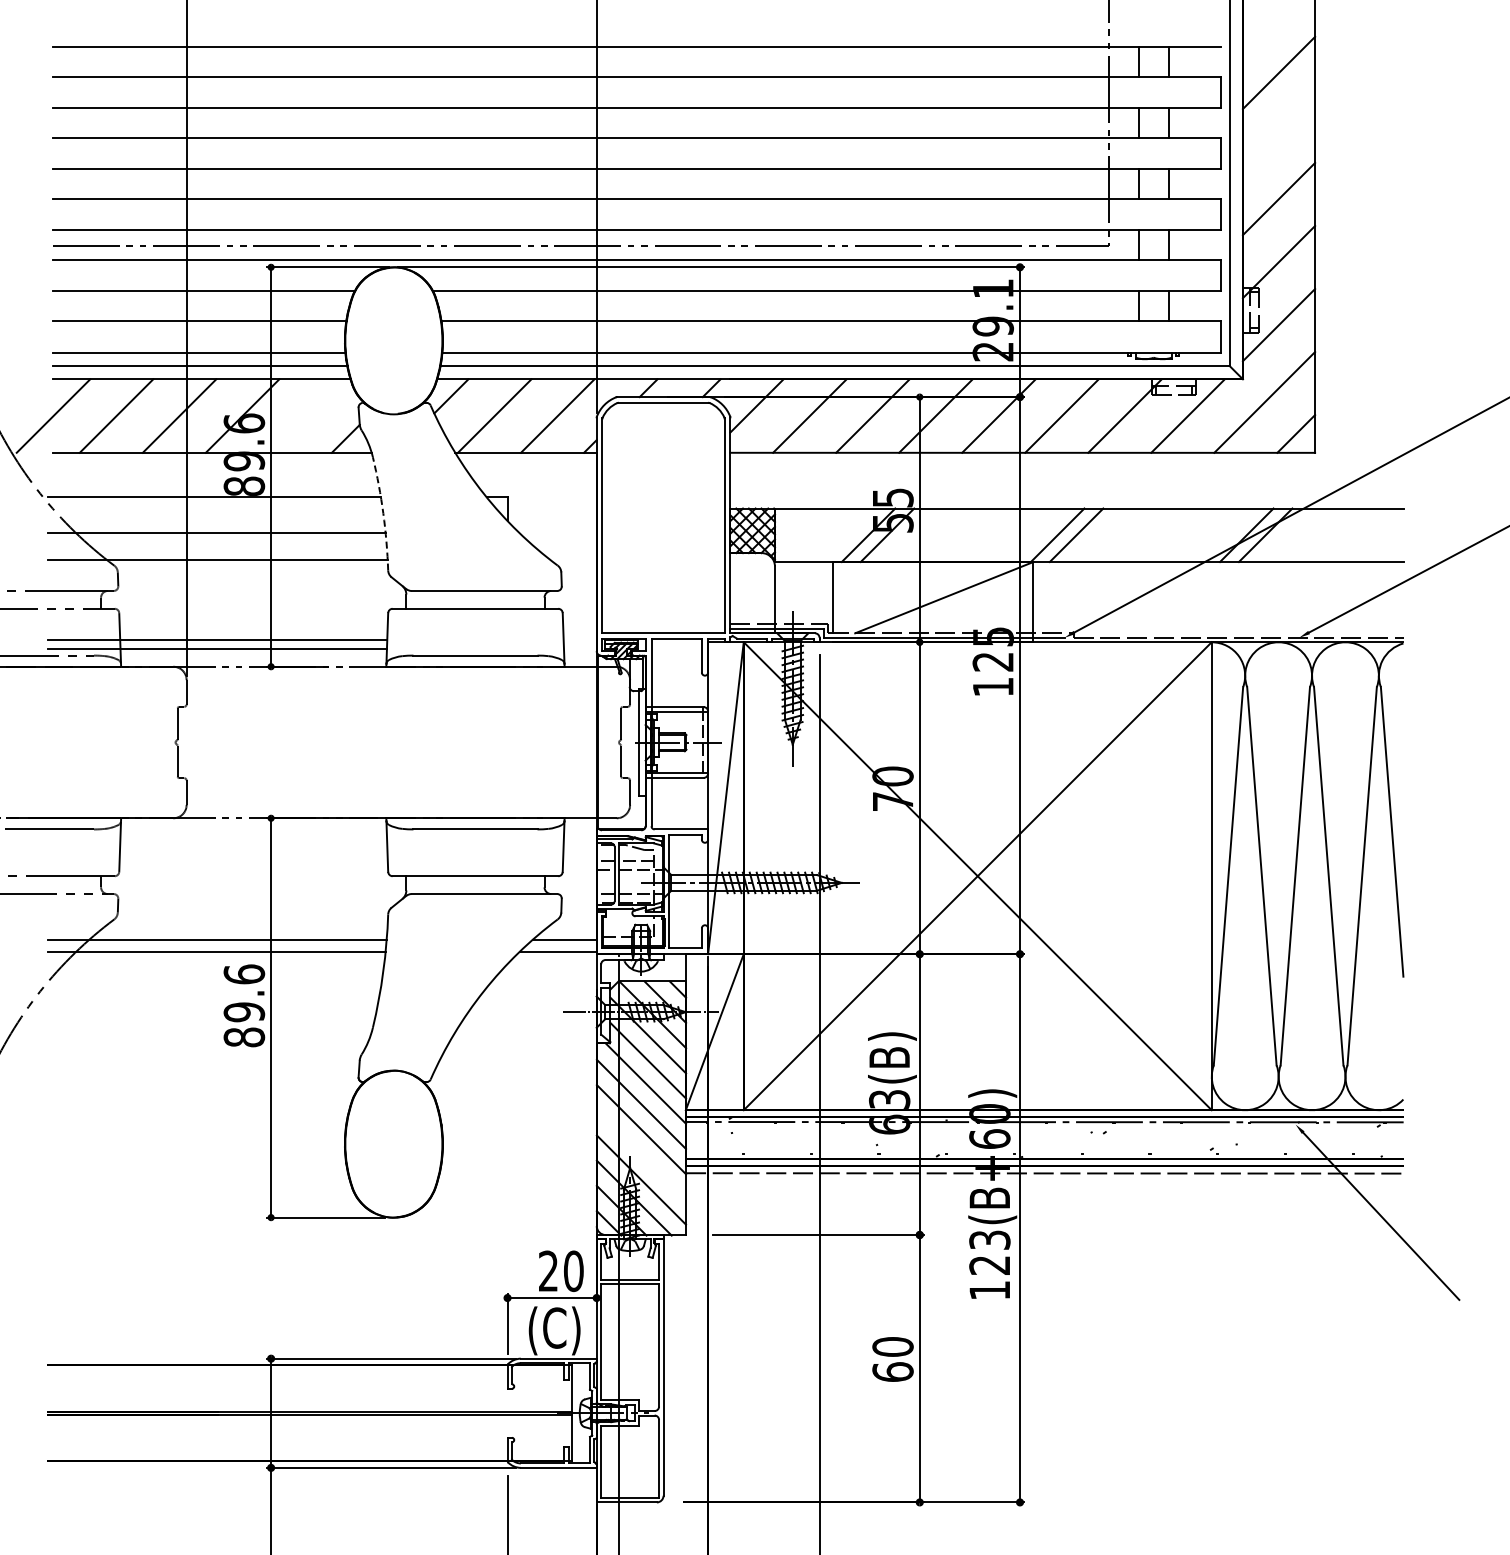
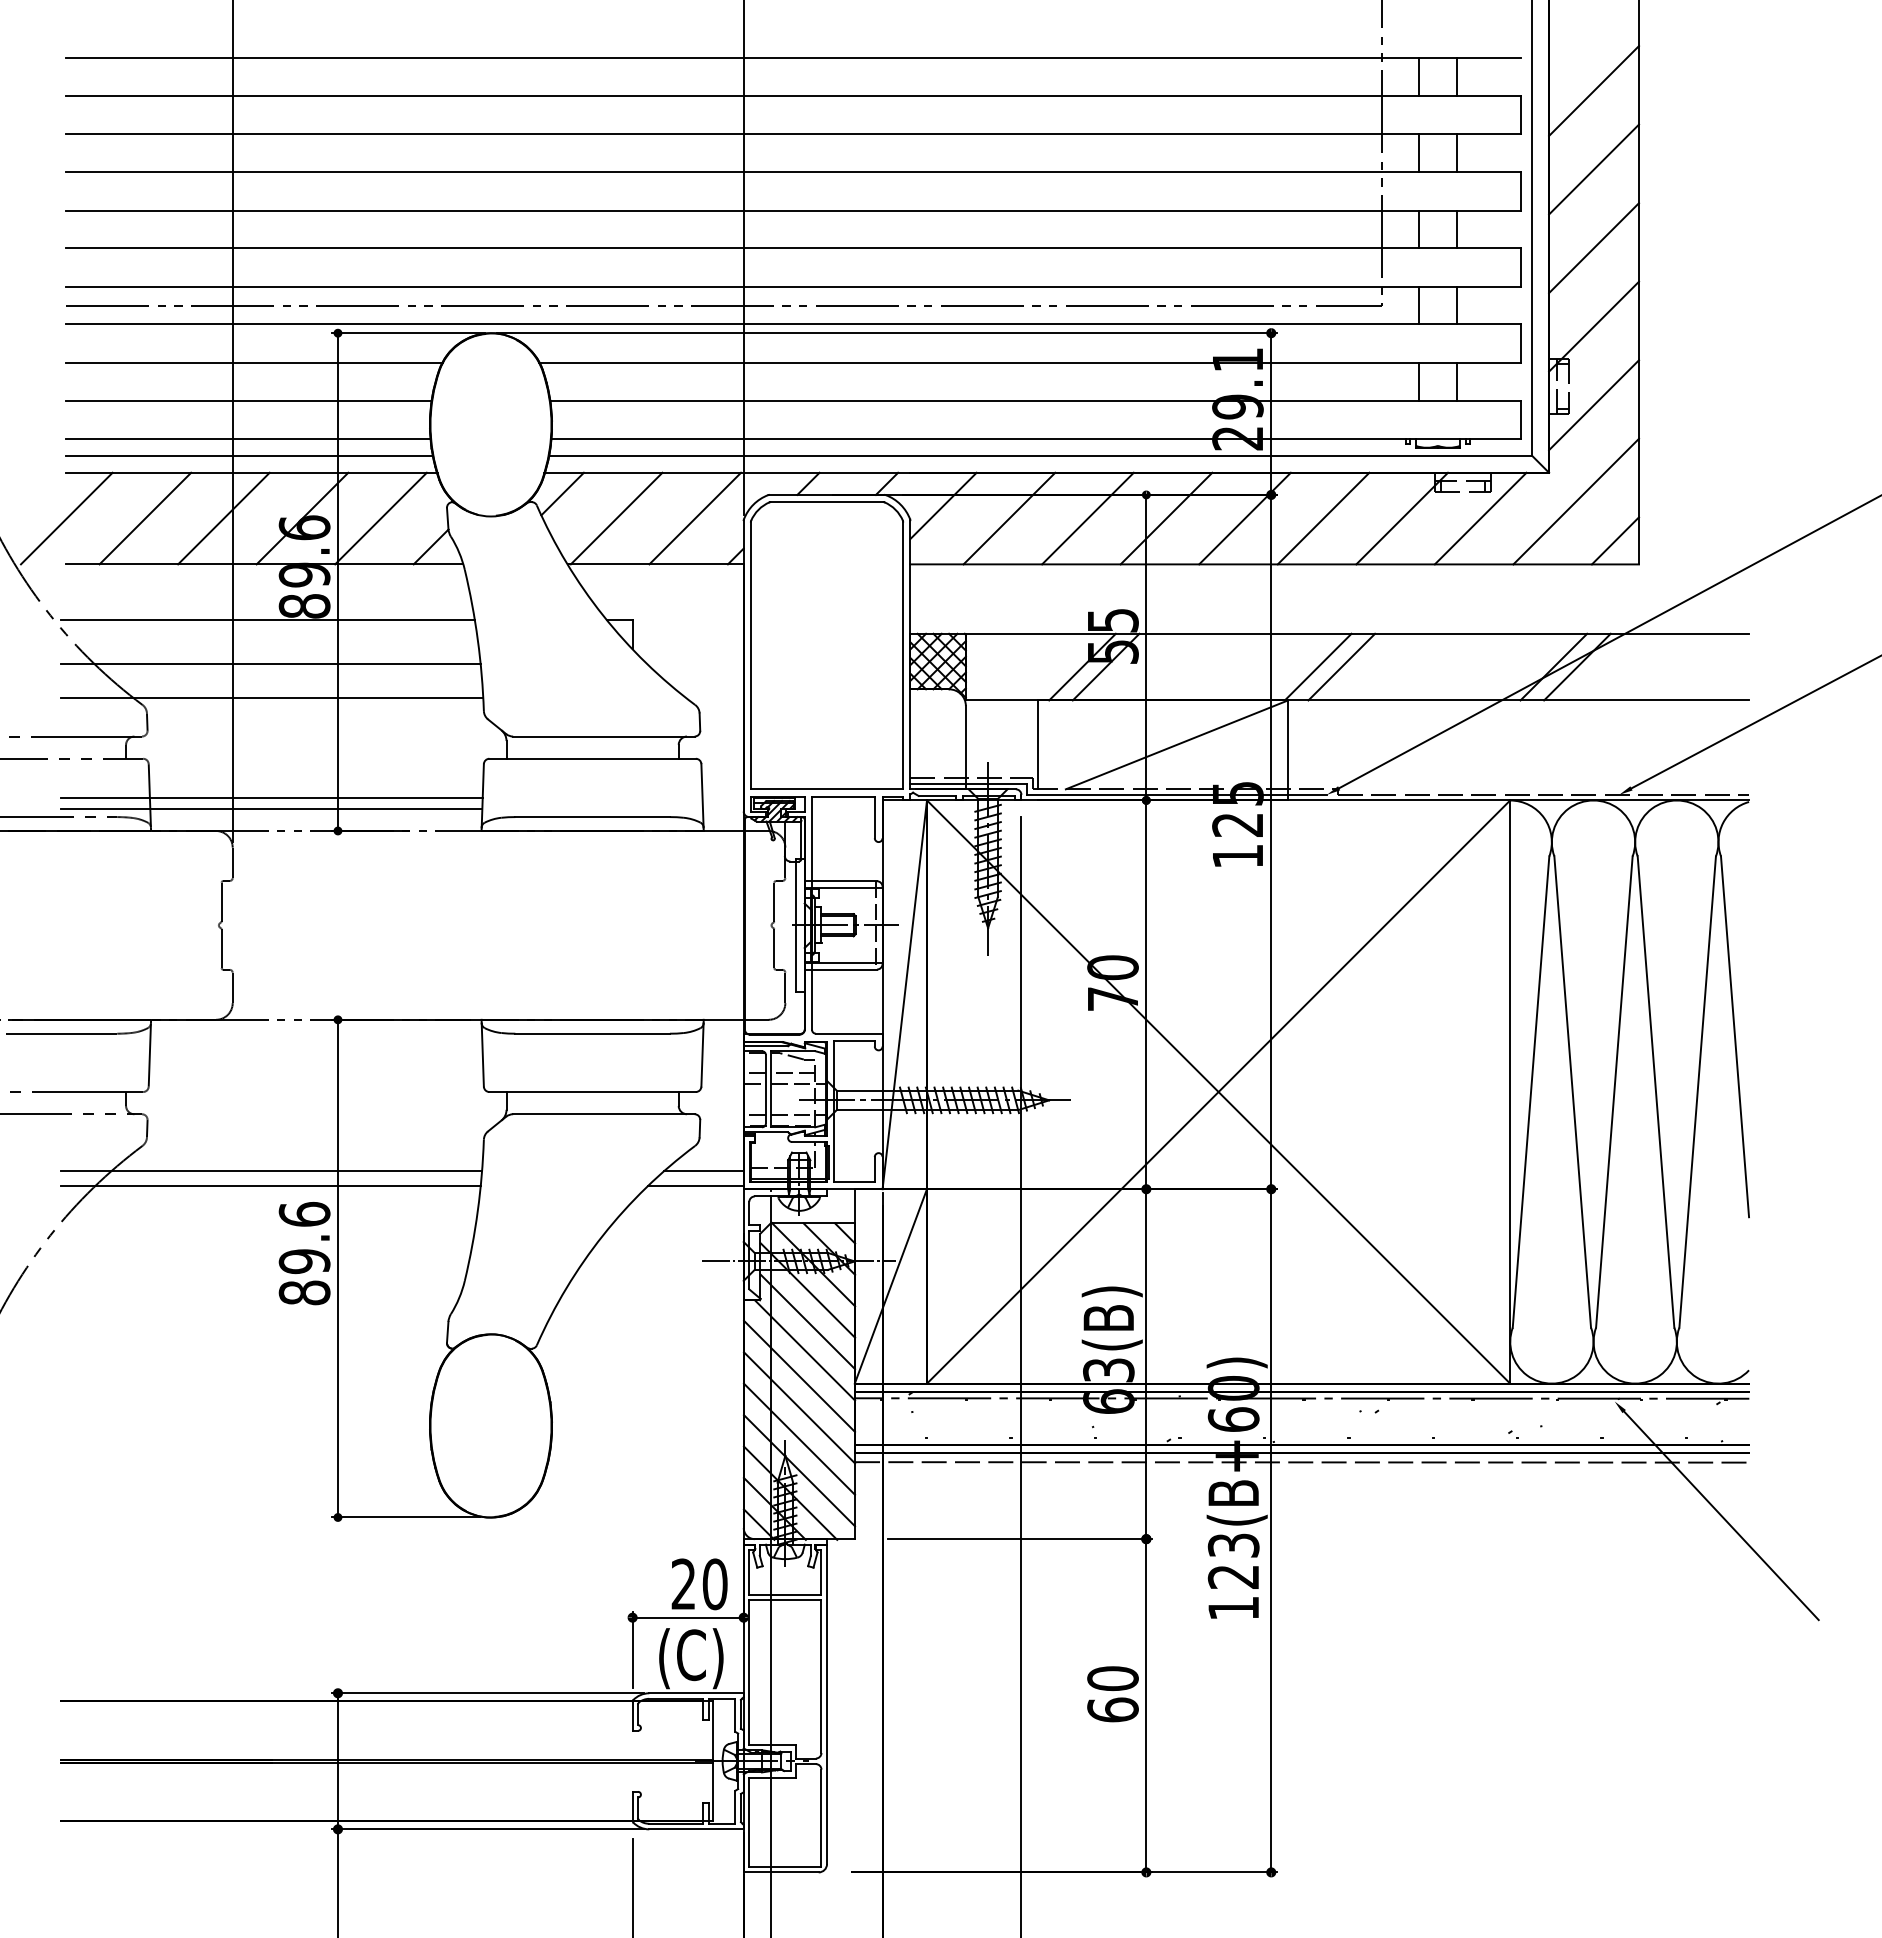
line: (1278, 135) -> (1593, 168), added
line: (305, 415) -> (380, 517), added
arc: (383, 513) -> (478, 640), dashed -> solid
line: (641, 1154) -> (799, 1438), added

